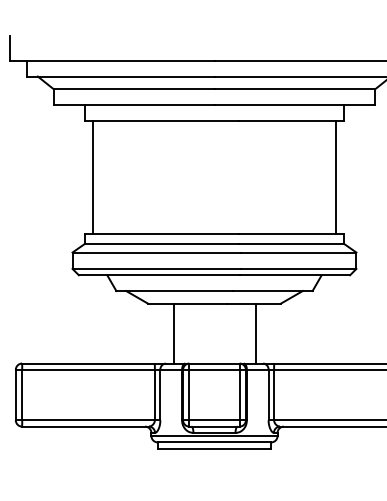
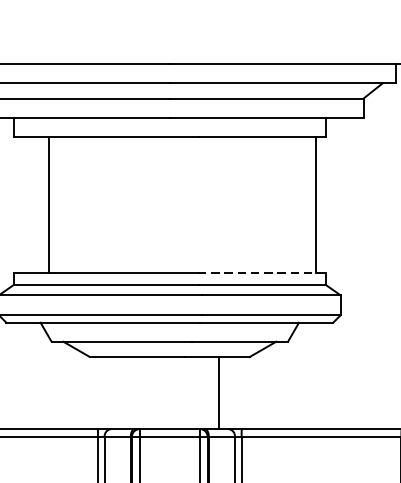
line: (93, 177) -> (49, 205), moved
line: (291, 234) -> (262, 273), solid -> dashed
line: (173, 333) -> (120, 392), removed

